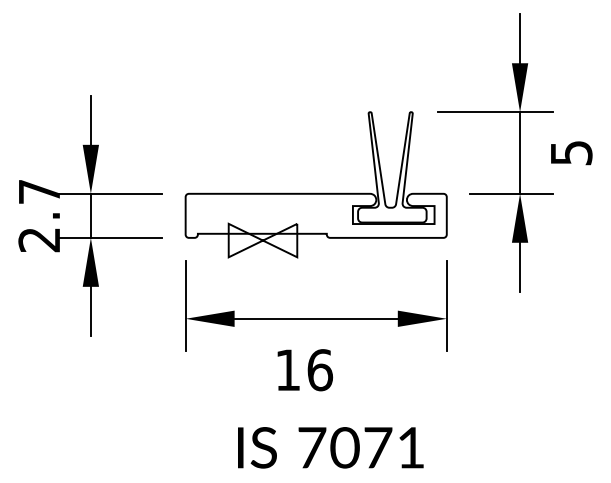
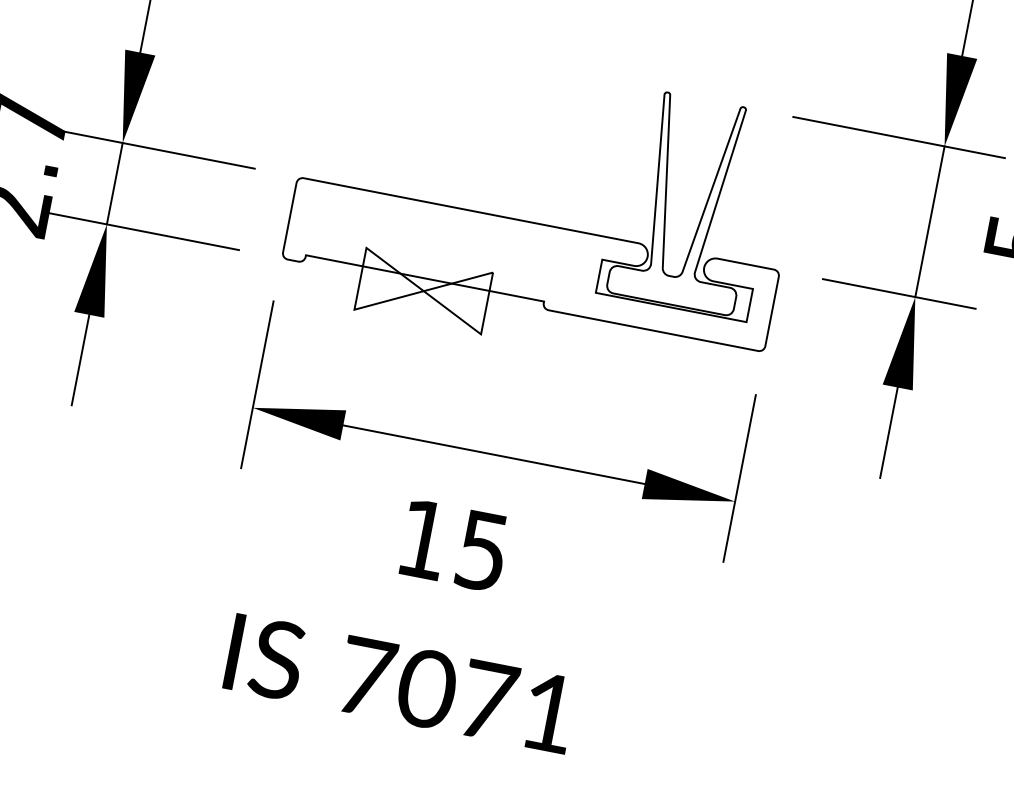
text: (320, 370) -> (483, 551), 16 -> 15
text: (330, 447) -> (400, 683), moved

